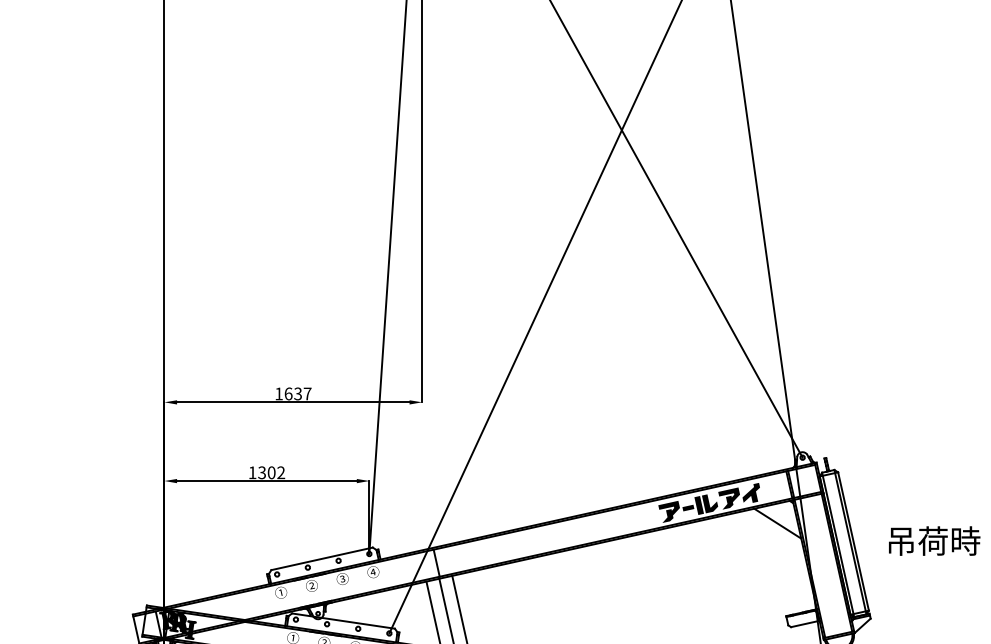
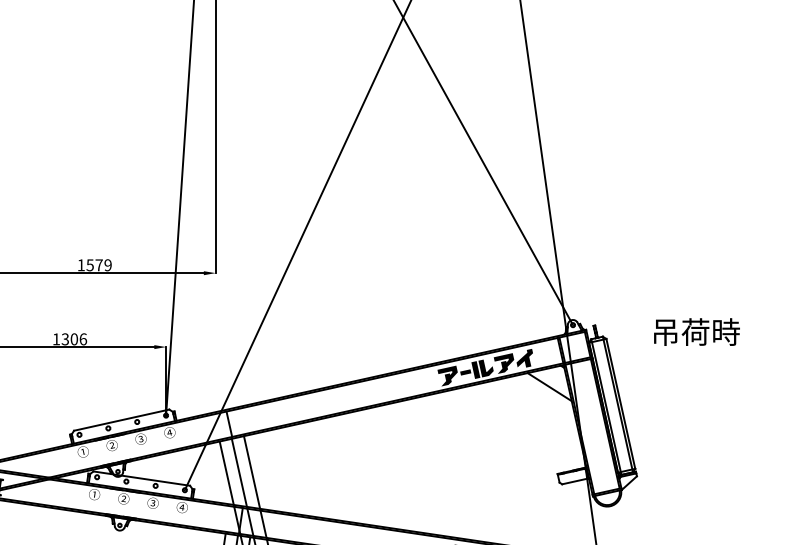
text: (297, 393) -> (98, 264), 1637 -> 1579
text: (281, 472) -> (83, 339), 1302 -> 1306
text: (934, 540) -> (696, 331), moved

